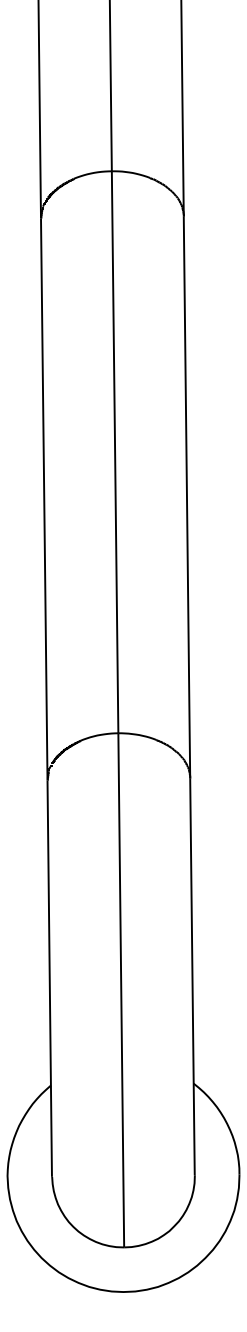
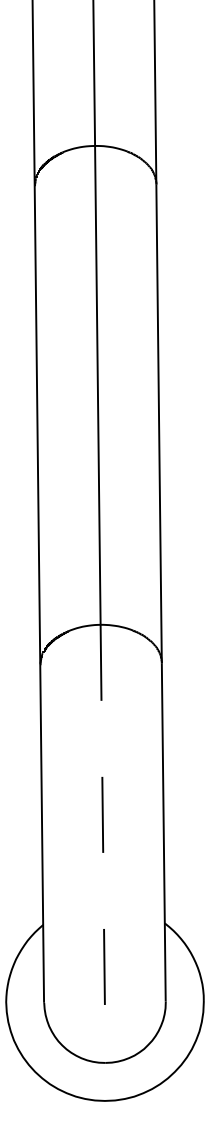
line: (121, 990) -> (103, 844), solid -> dashed

